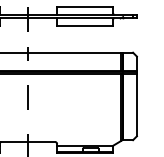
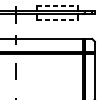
line: (85, 6) -> (57, 5), solid -> dashed
line: (85, 26) -> (57, 19), solid -> dashed

